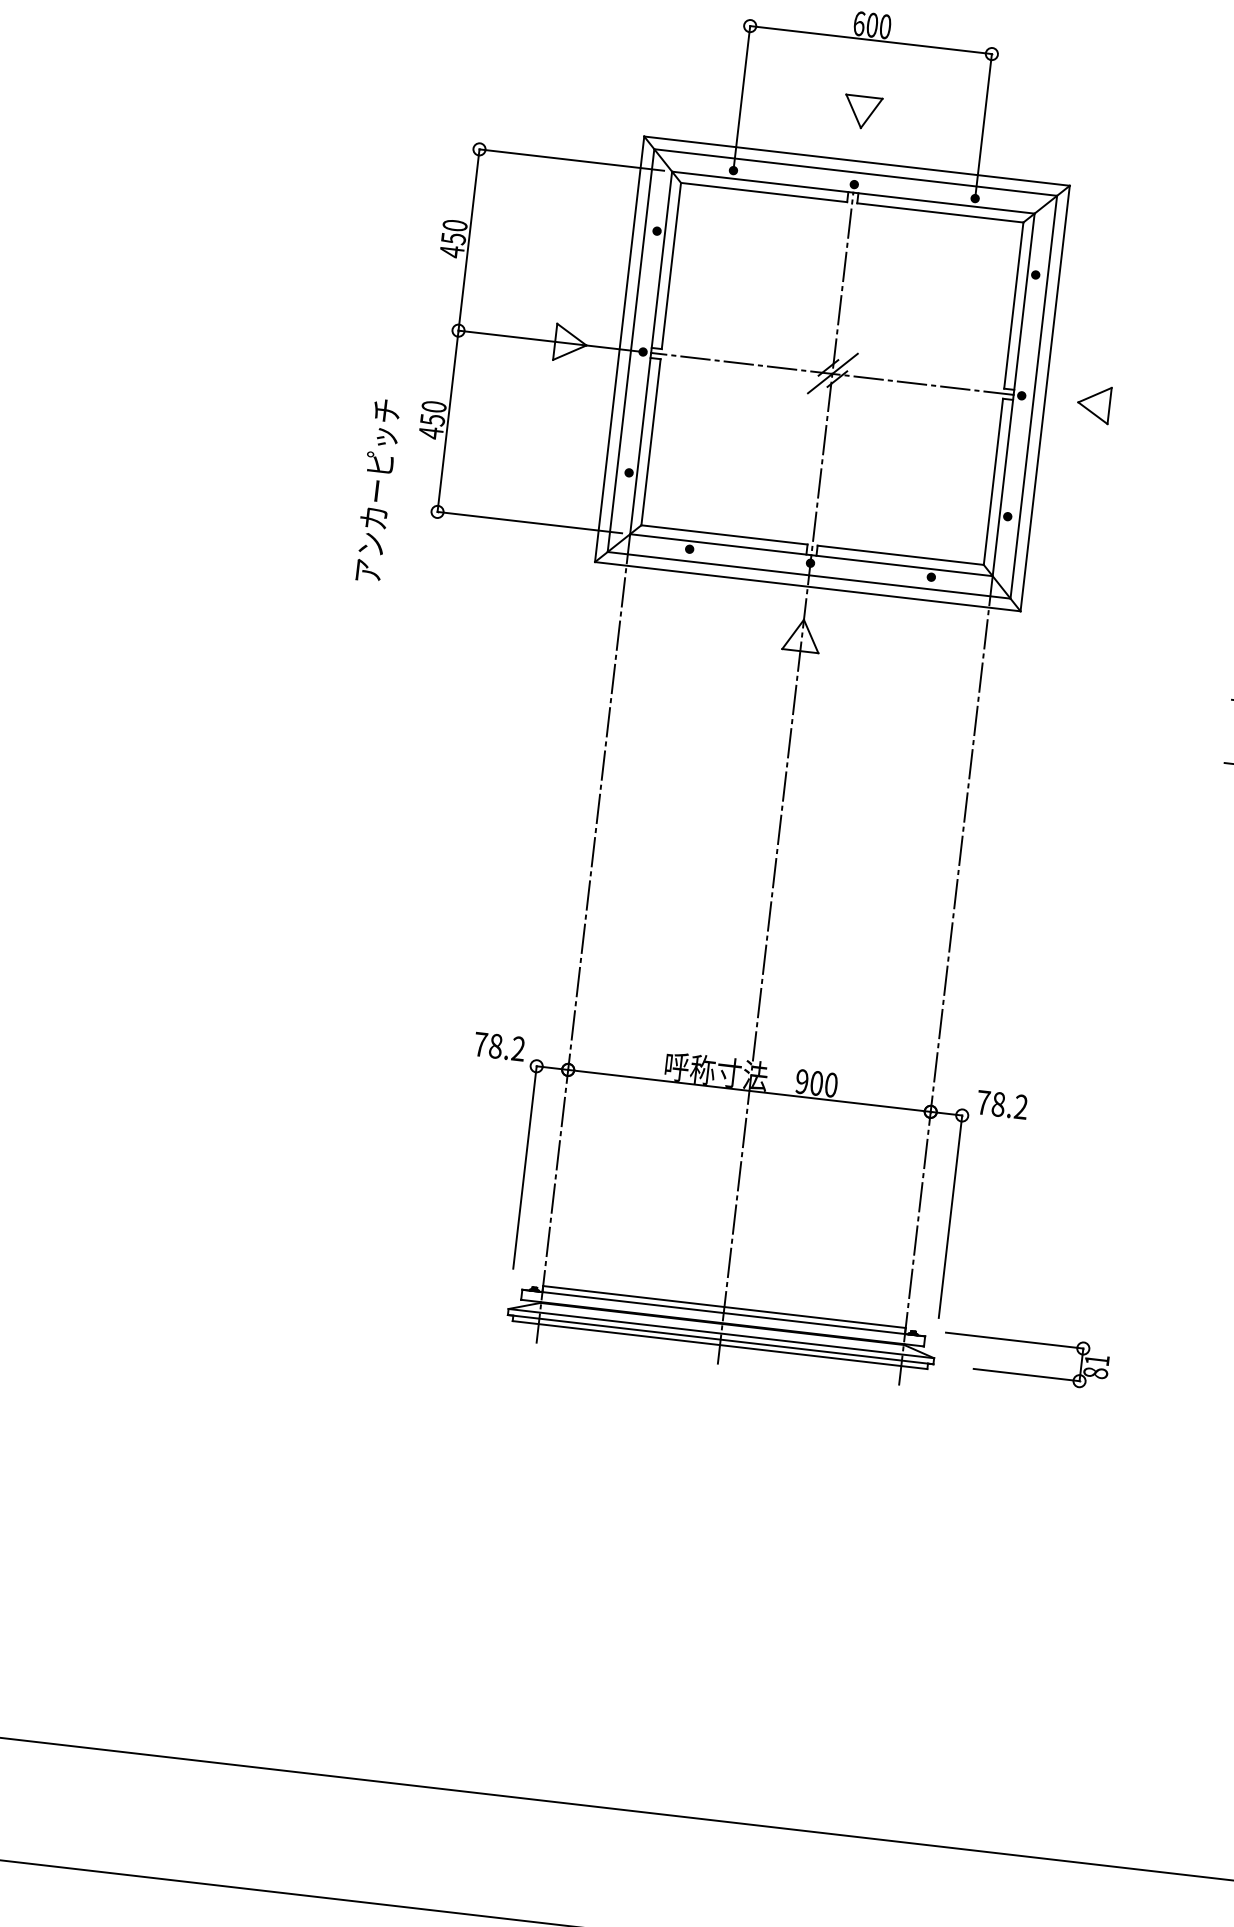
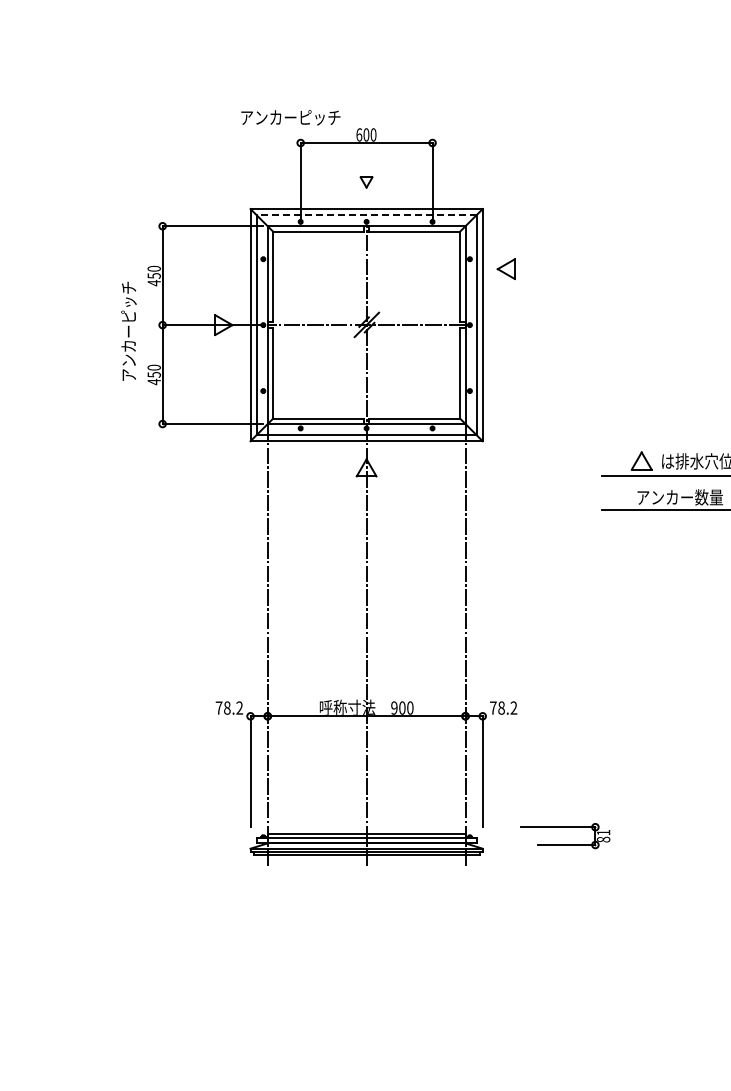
part: (862, 112) -> (366, 182), size x0.6
line: (855, 172) -> (366, 215), solid -> dashed
part: (1092, 402) -> (505, 268), moved
text: (376, 489) -> (128, 330), moved
part: (1024, 1373) -> (565, 844), moved

